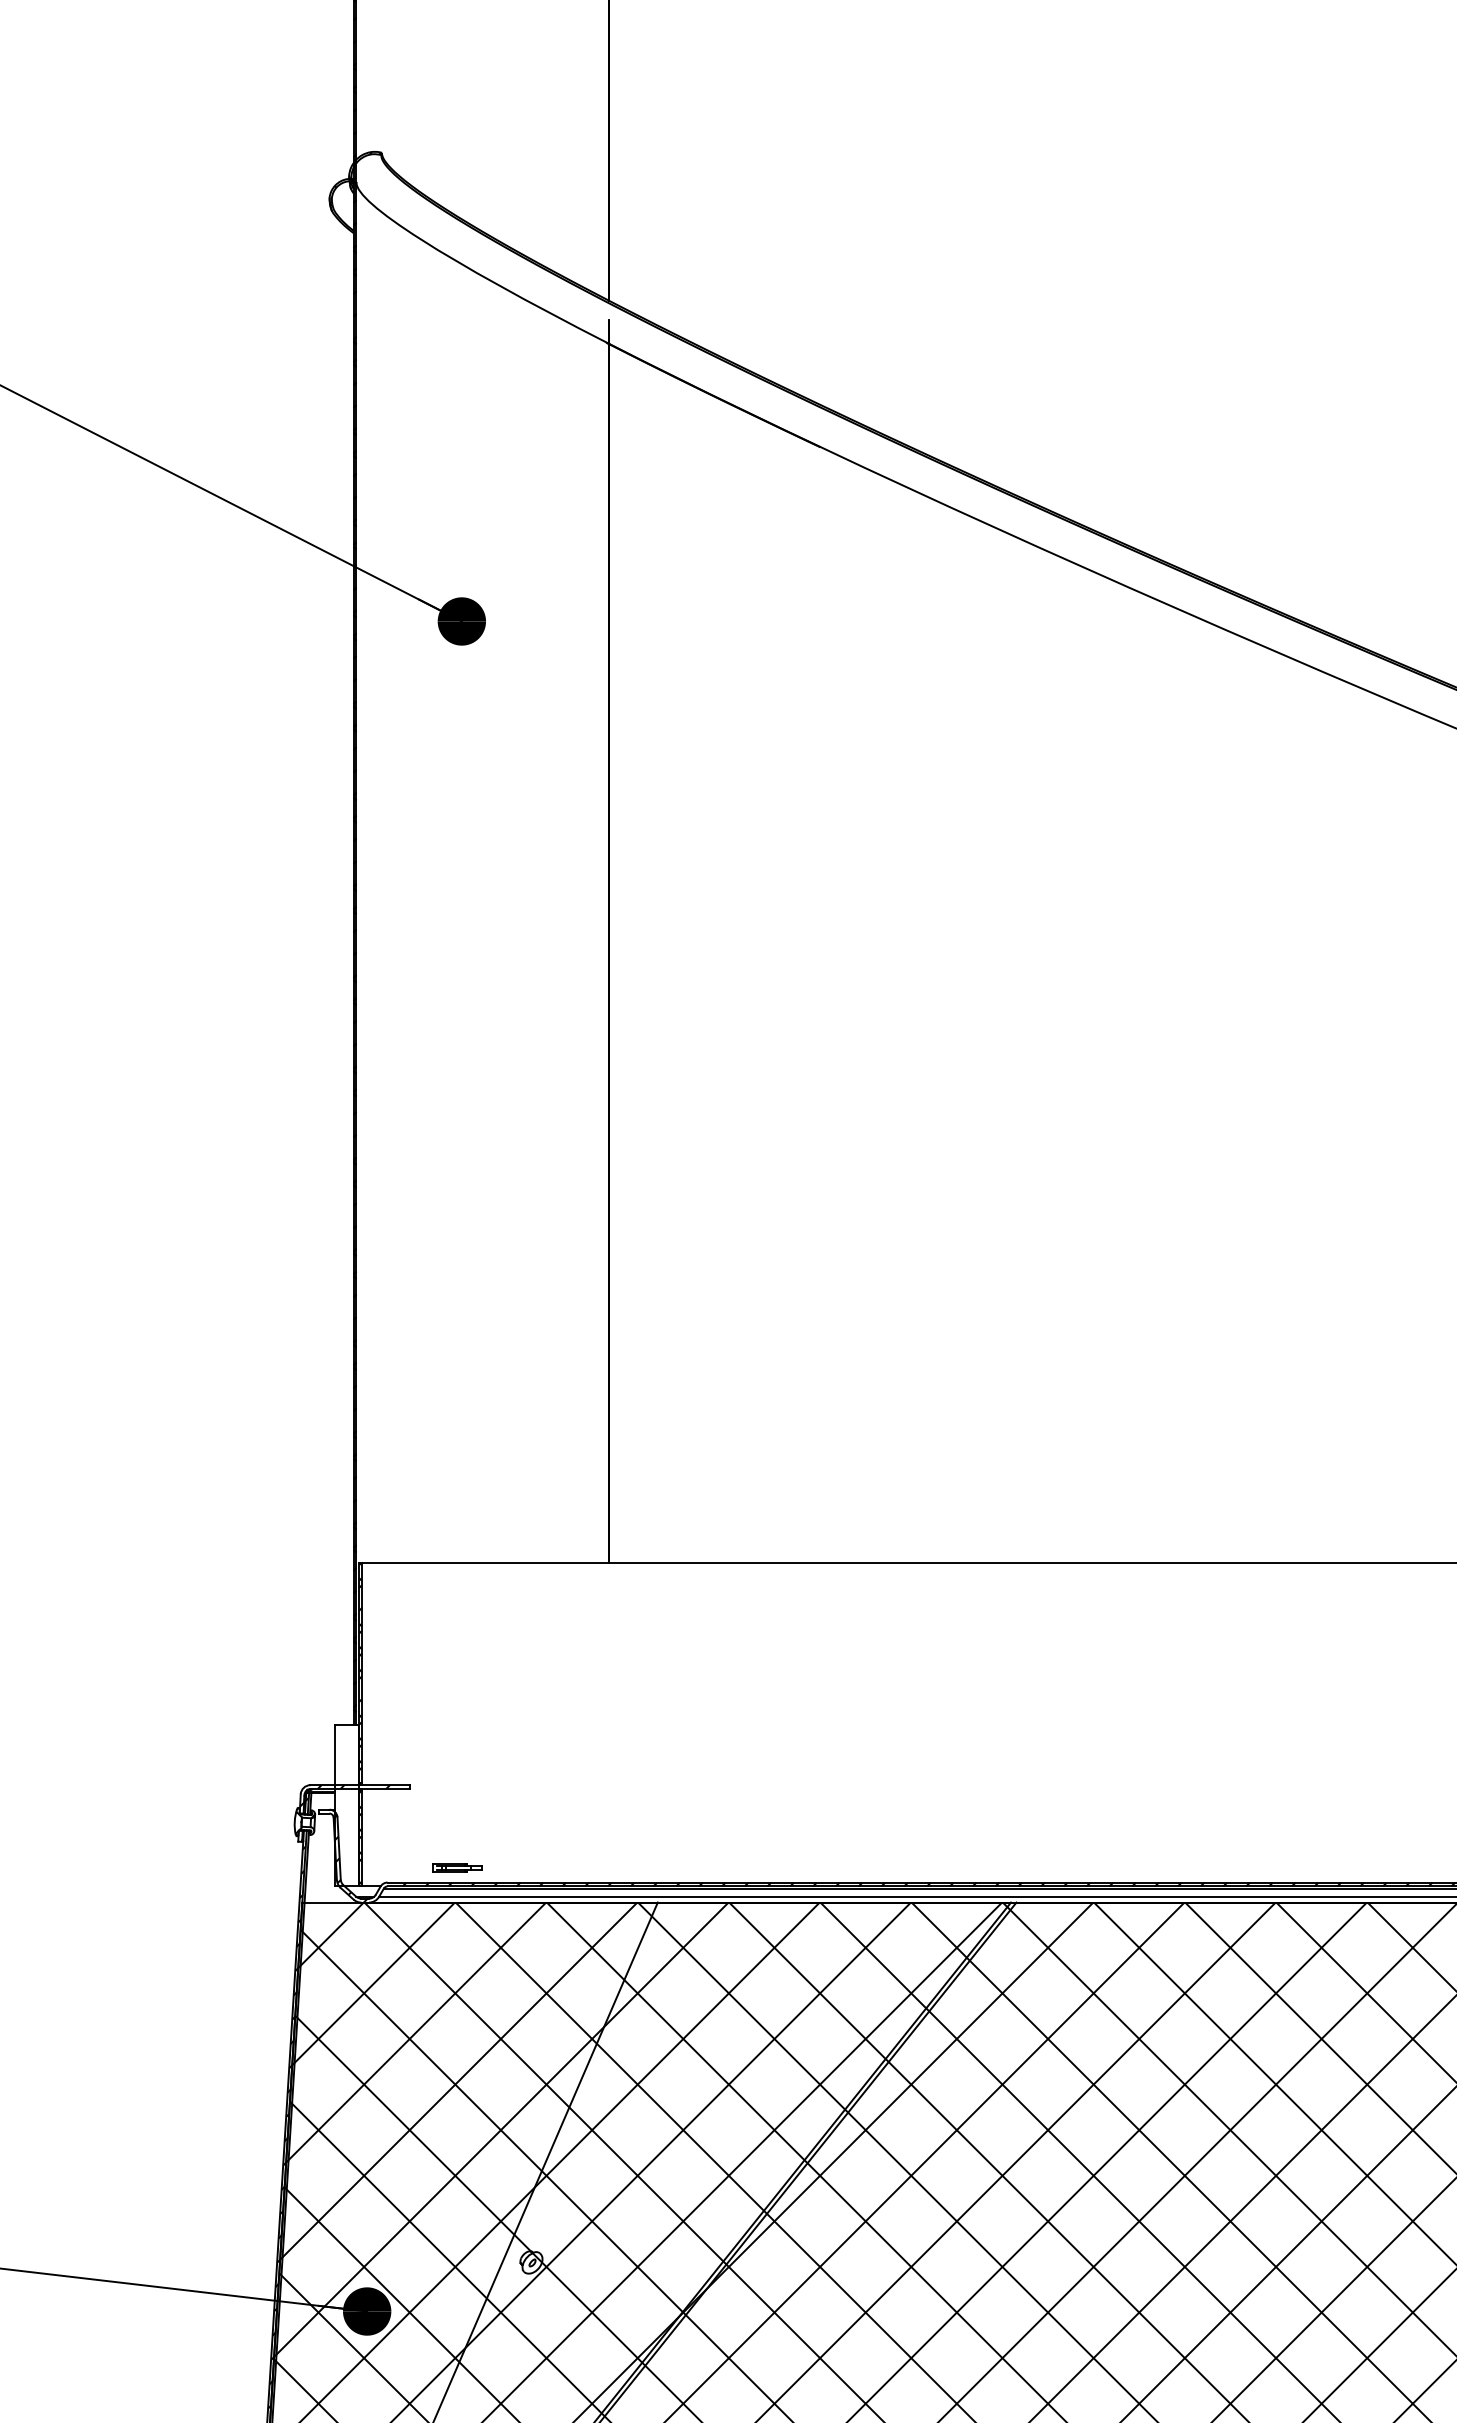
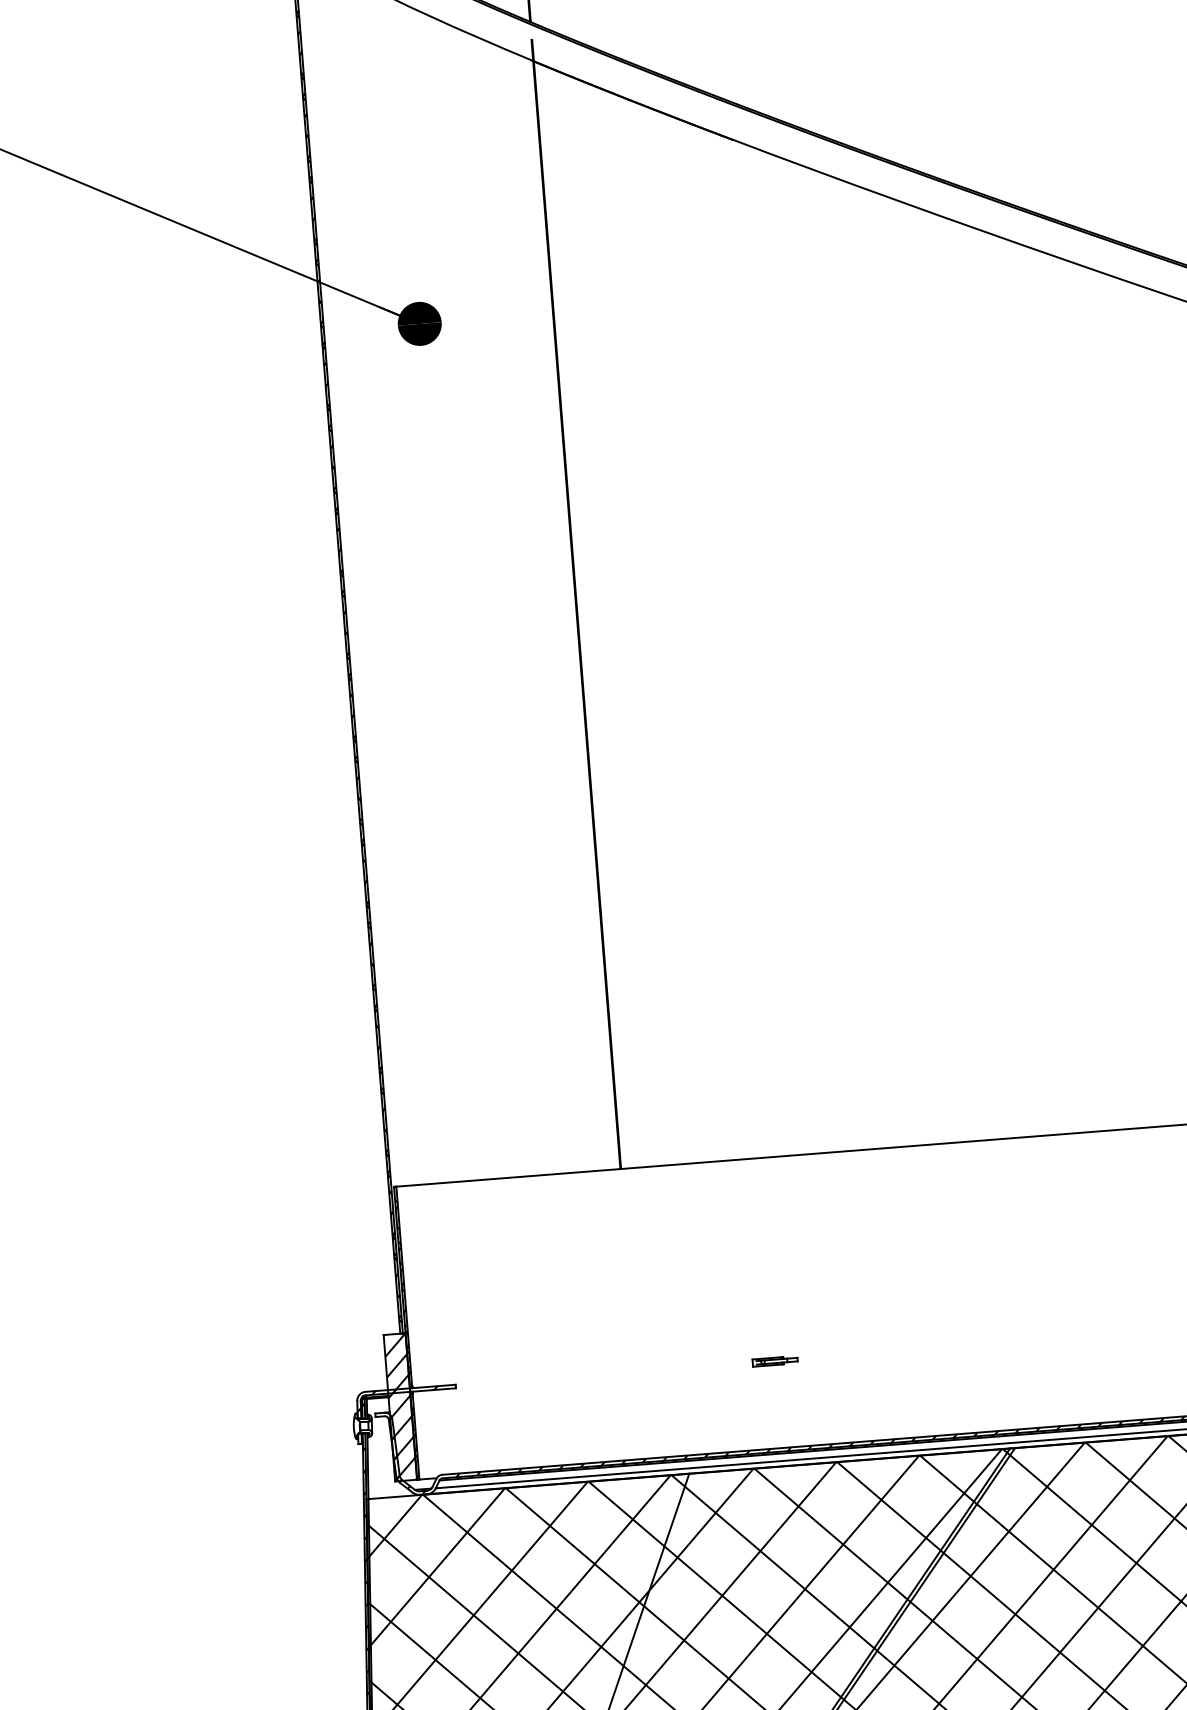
hatch: (347, 1804) -> (400, 1406), added
part: (457, 1867) -> (775, 1360), moved

